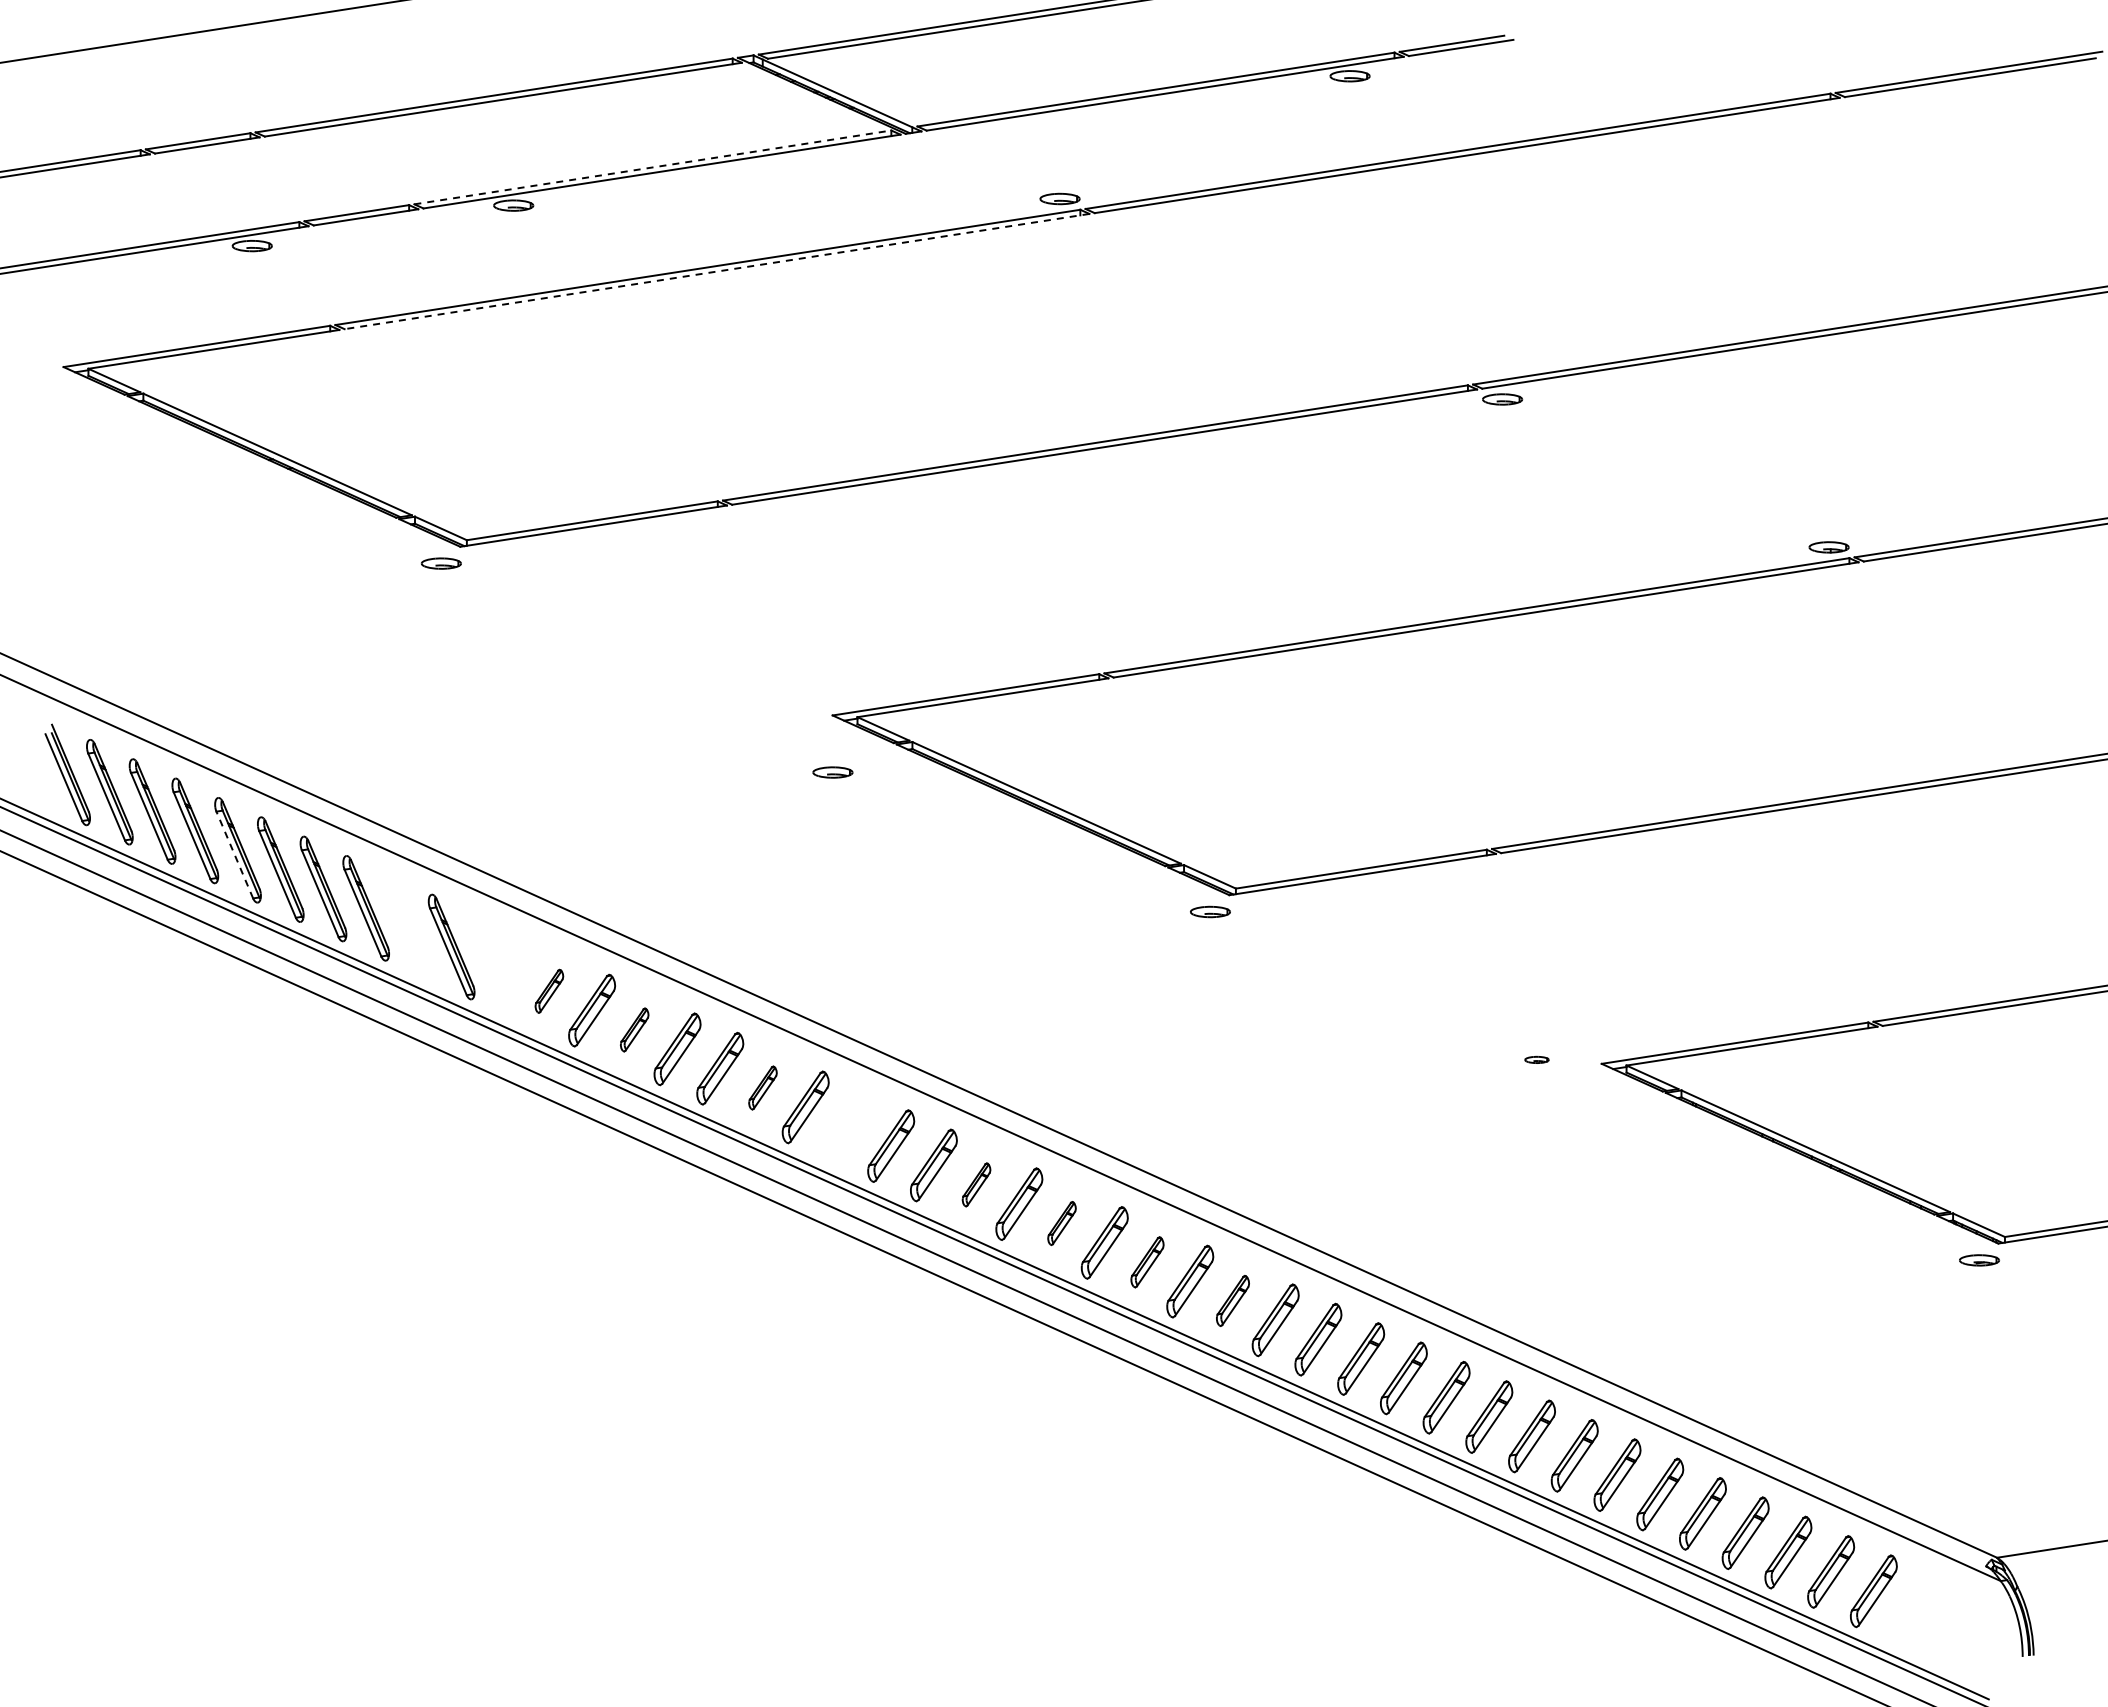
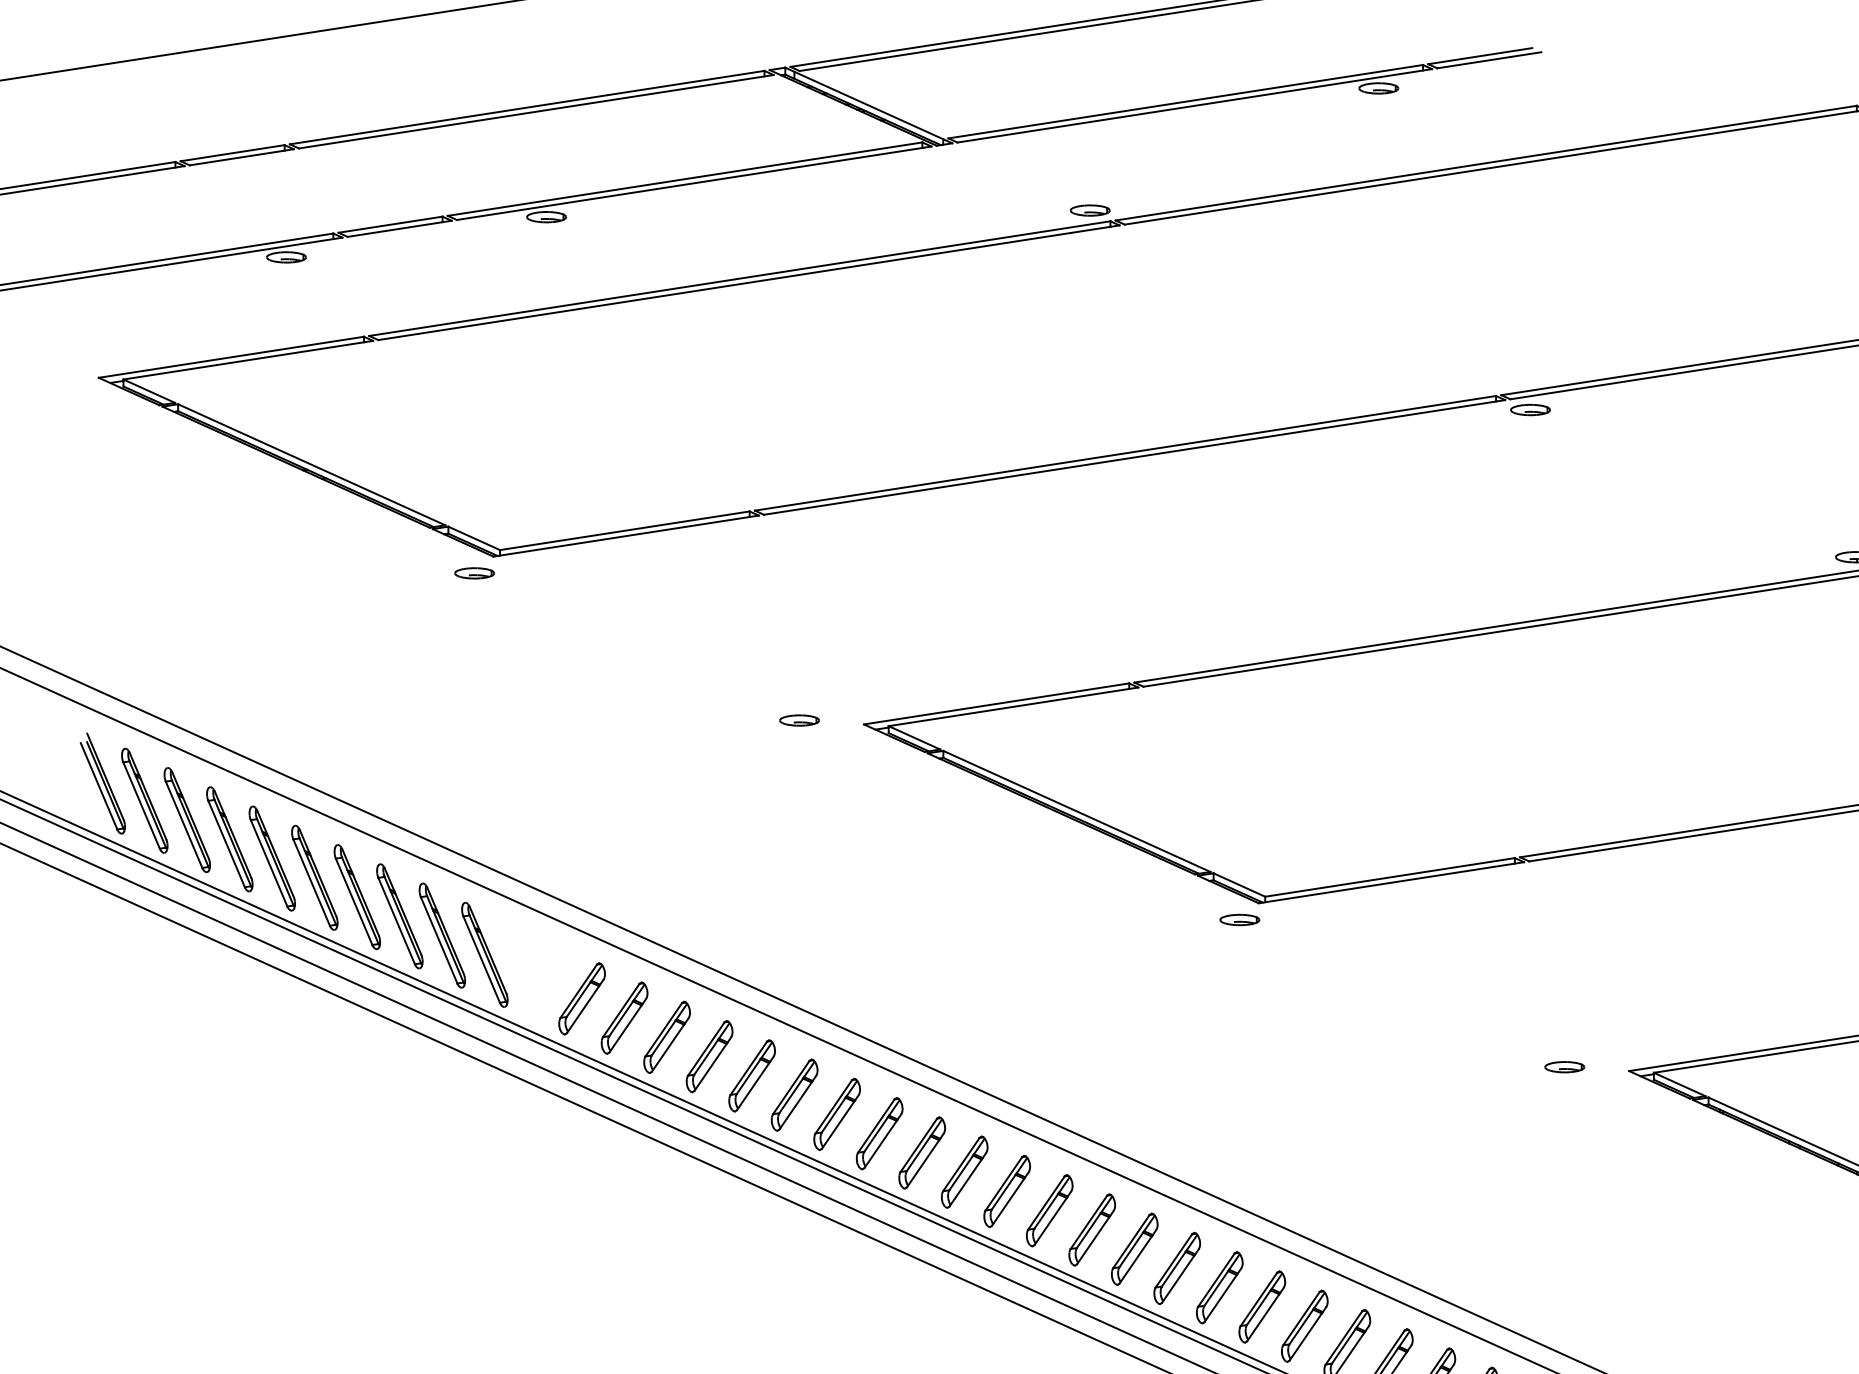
line: (653, 167) -> (685, 179), dashed -> solid
line: (717, 271) -> (749, 282), dashed -> solid
part: (832, 772) -> (799, 720), moved
line: (234, 854) -> (268, 862), dashed -> solid
part: (408, 927) -> (441, 935), added
part: (549, 991) -> (582, 999), size x1.67
part: (634, 1029) -> (666, 1036), size x1.67
part: (1536, 1059) -> (1564, 1066), size x1.67
part: (762, 1087) -> (794, 1094), size x1.67
part: (848, 1126) -> (879, 1133), added
part: (976, 1184) -> (1007, 1191), size x1.67
part: (1061, 1223) -> (1091, 1229), size x1.67
part: (1147, 1262) -> (1177, 1268), size x1.43
part: (1232, 1300) -> (1261, 1306), size x1.43

